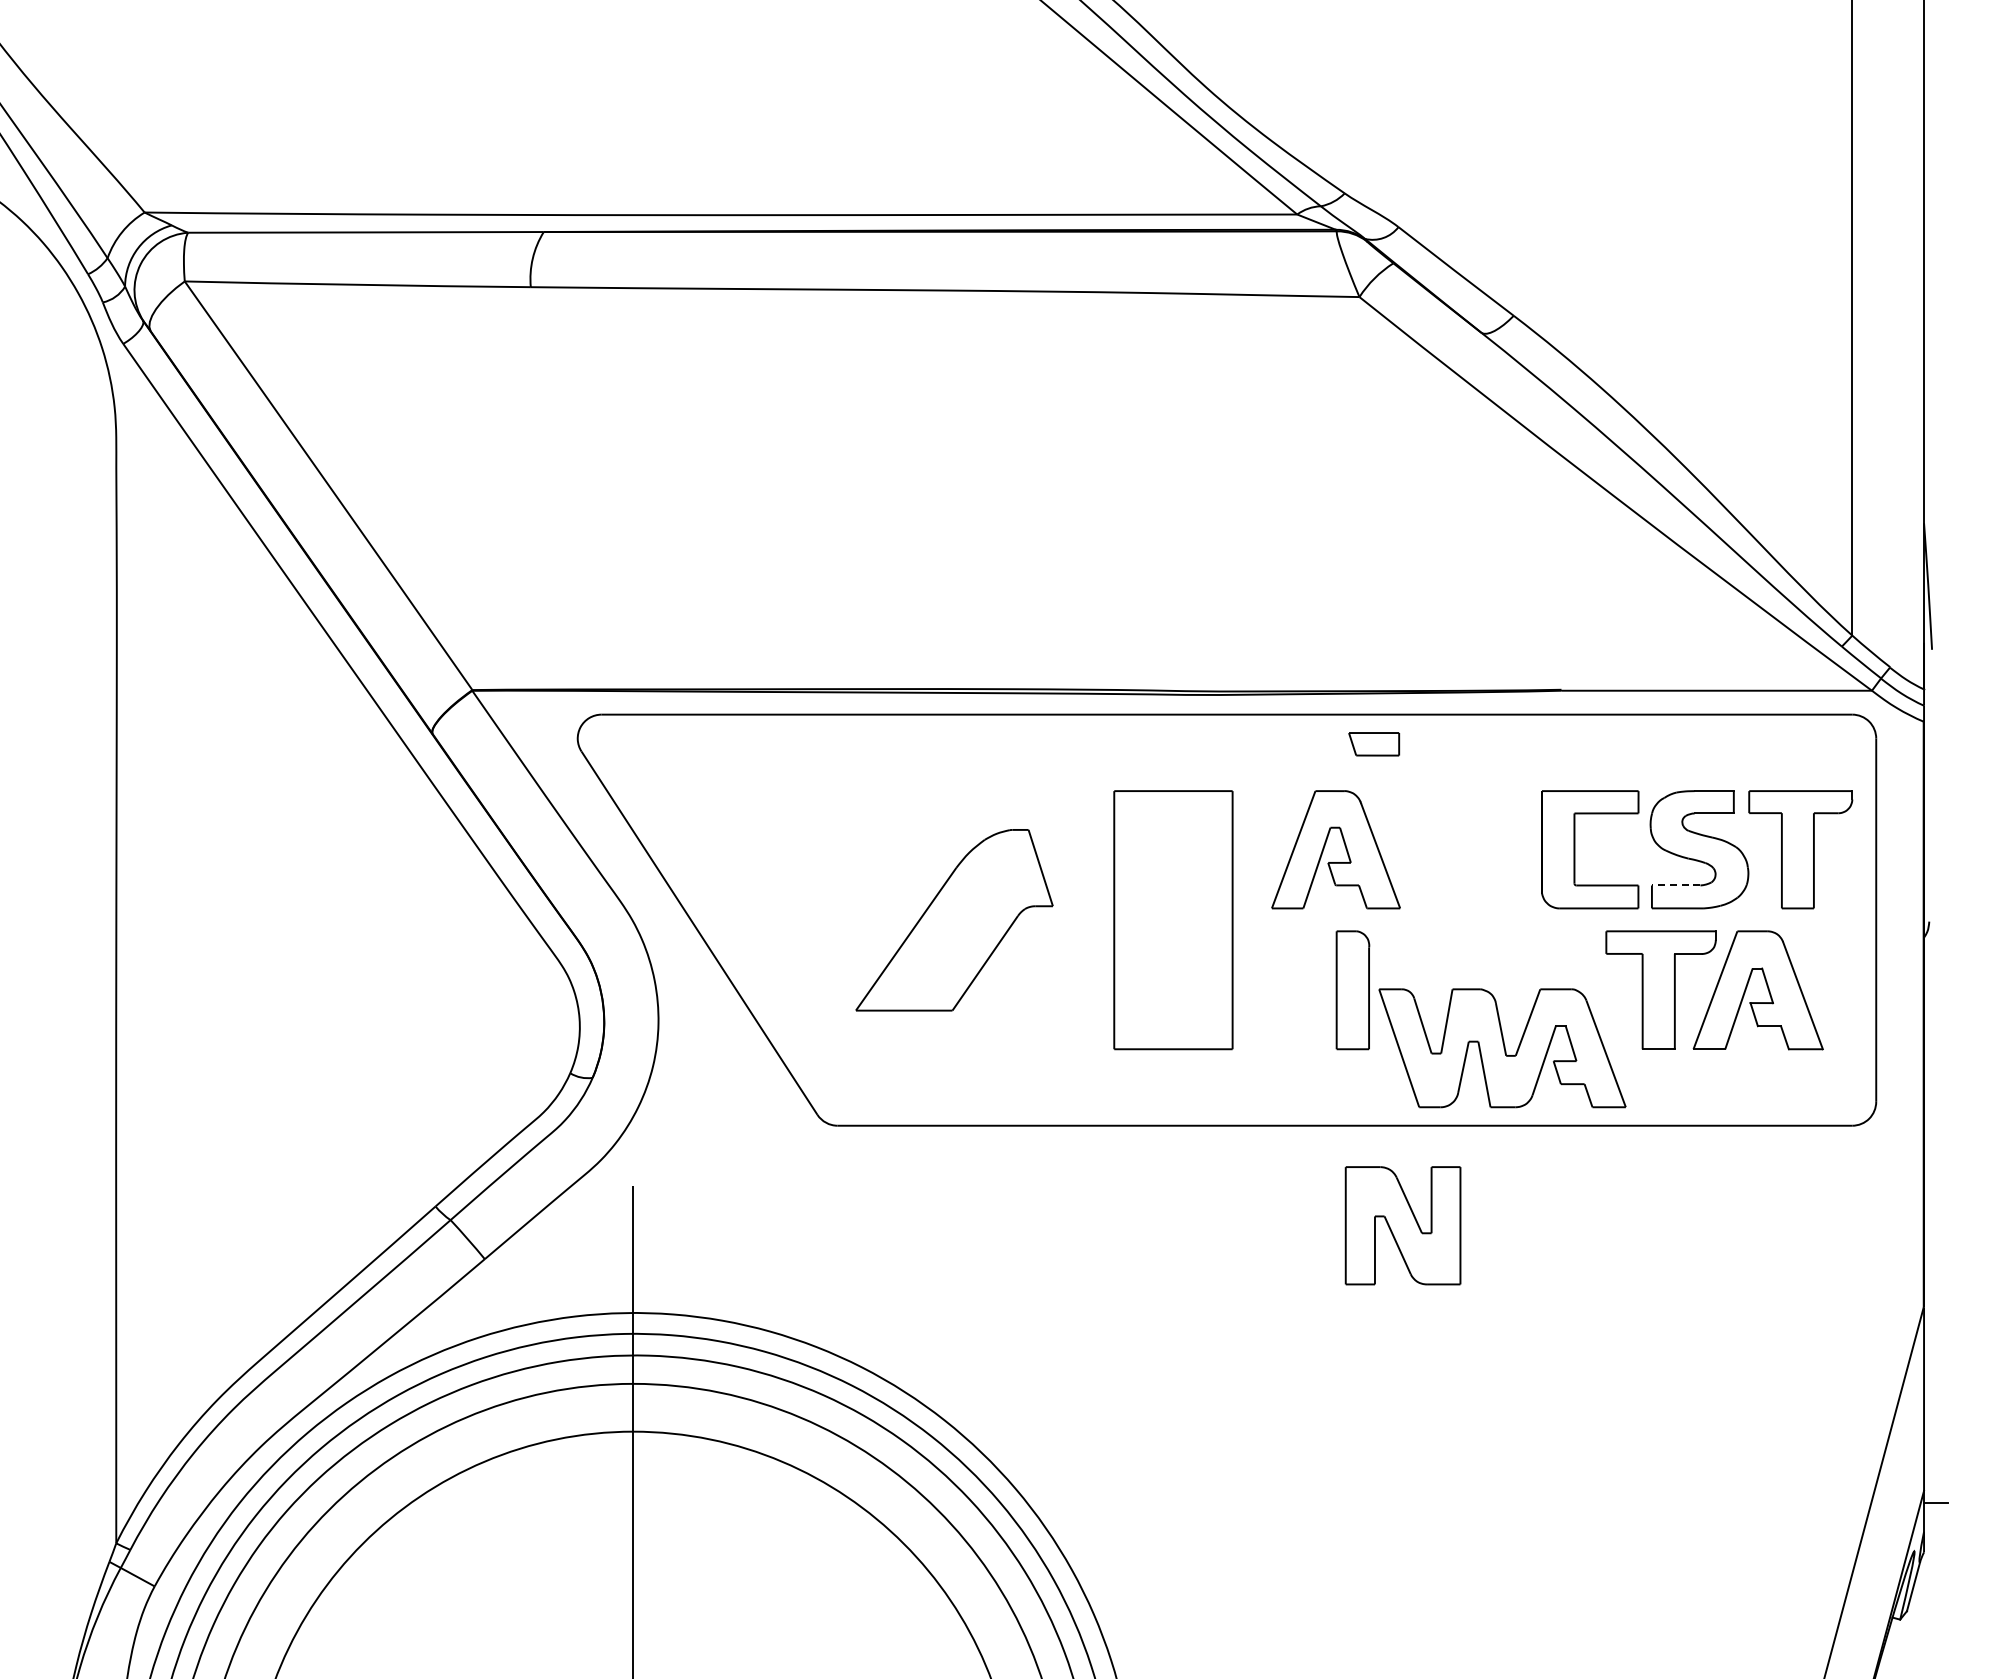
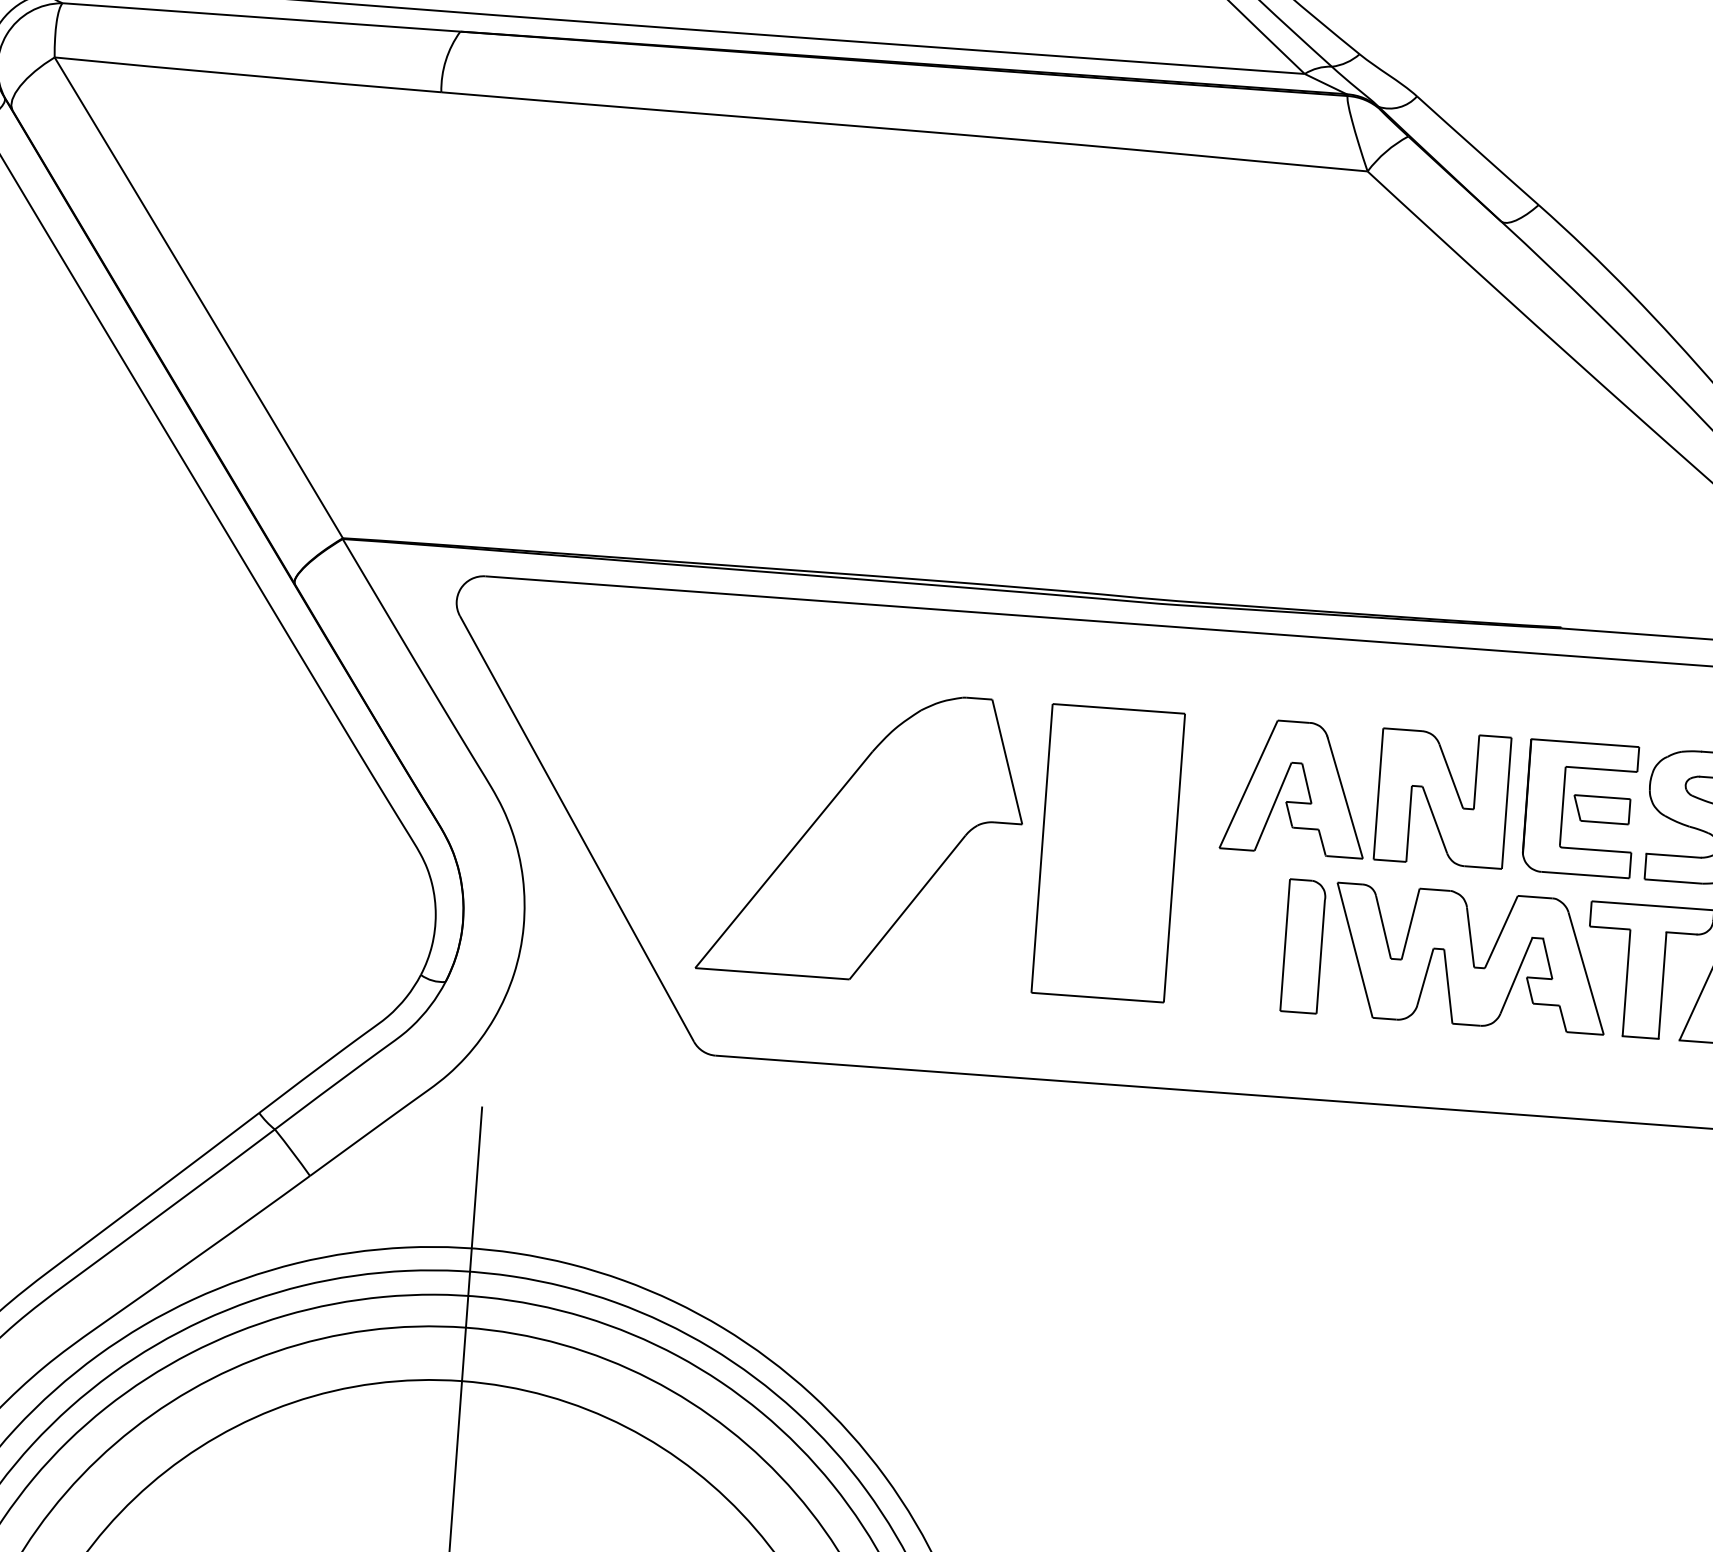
part: (1374, 744) -> (1601, 810), moved
line: (1675, 885) -> (1672, 855), dashed -> solid
part: (954, 920) -> (863, 835), size x1.43
part: (1502, 1048) -> (1470, 958), moved
part: (1402, 1225) -> (1441, 798), moved

